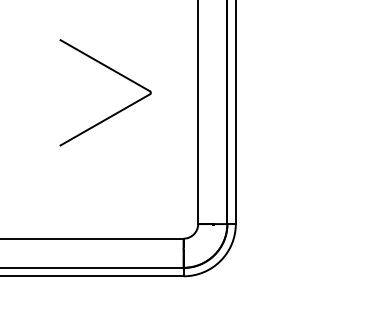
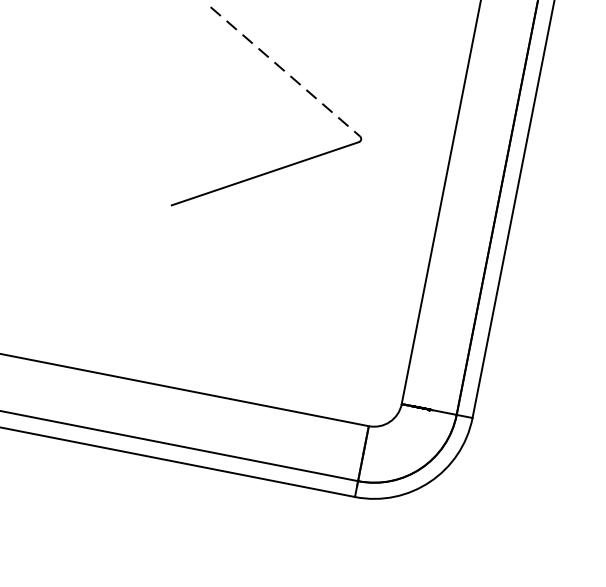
line: (105, 65) -> (285, 71), solid -> dashed

